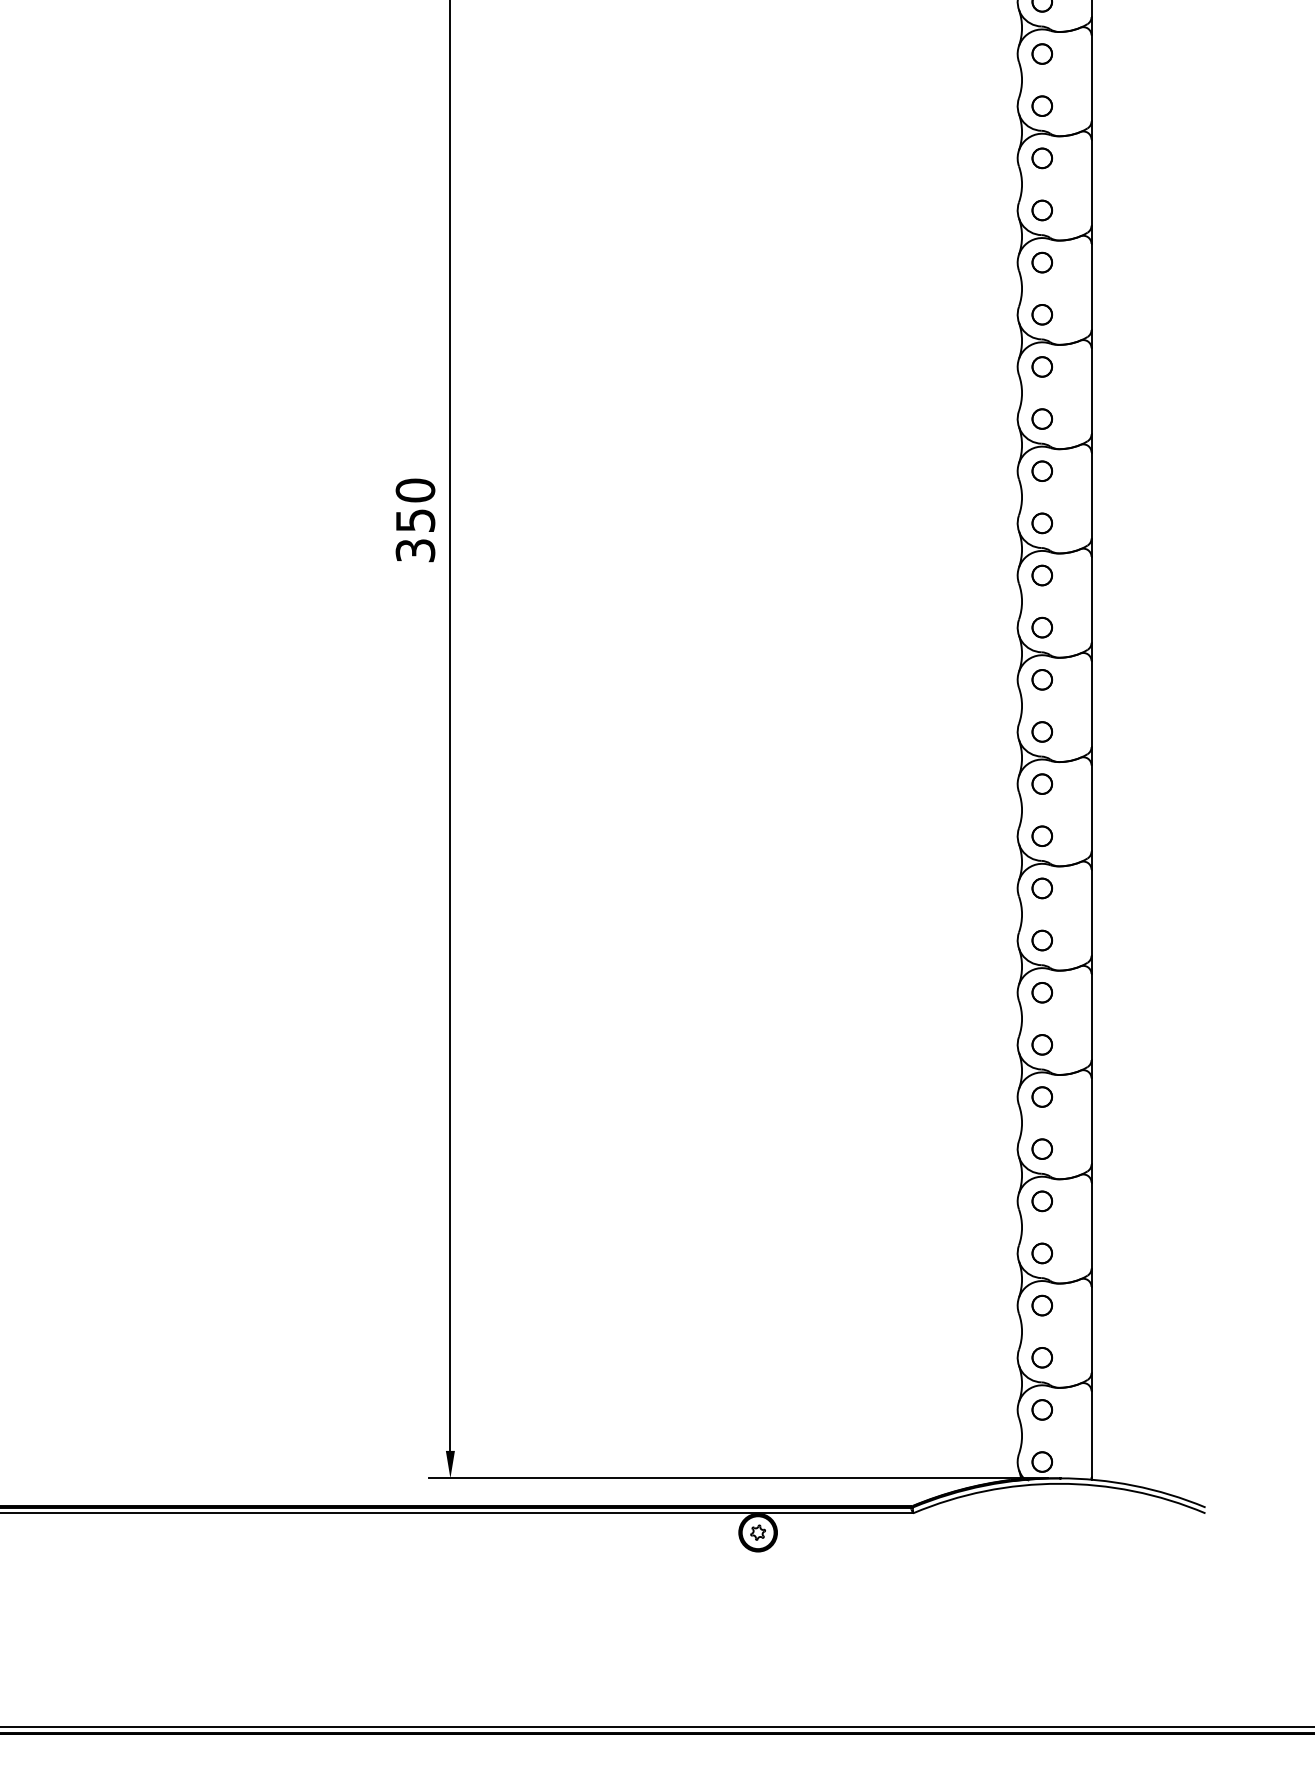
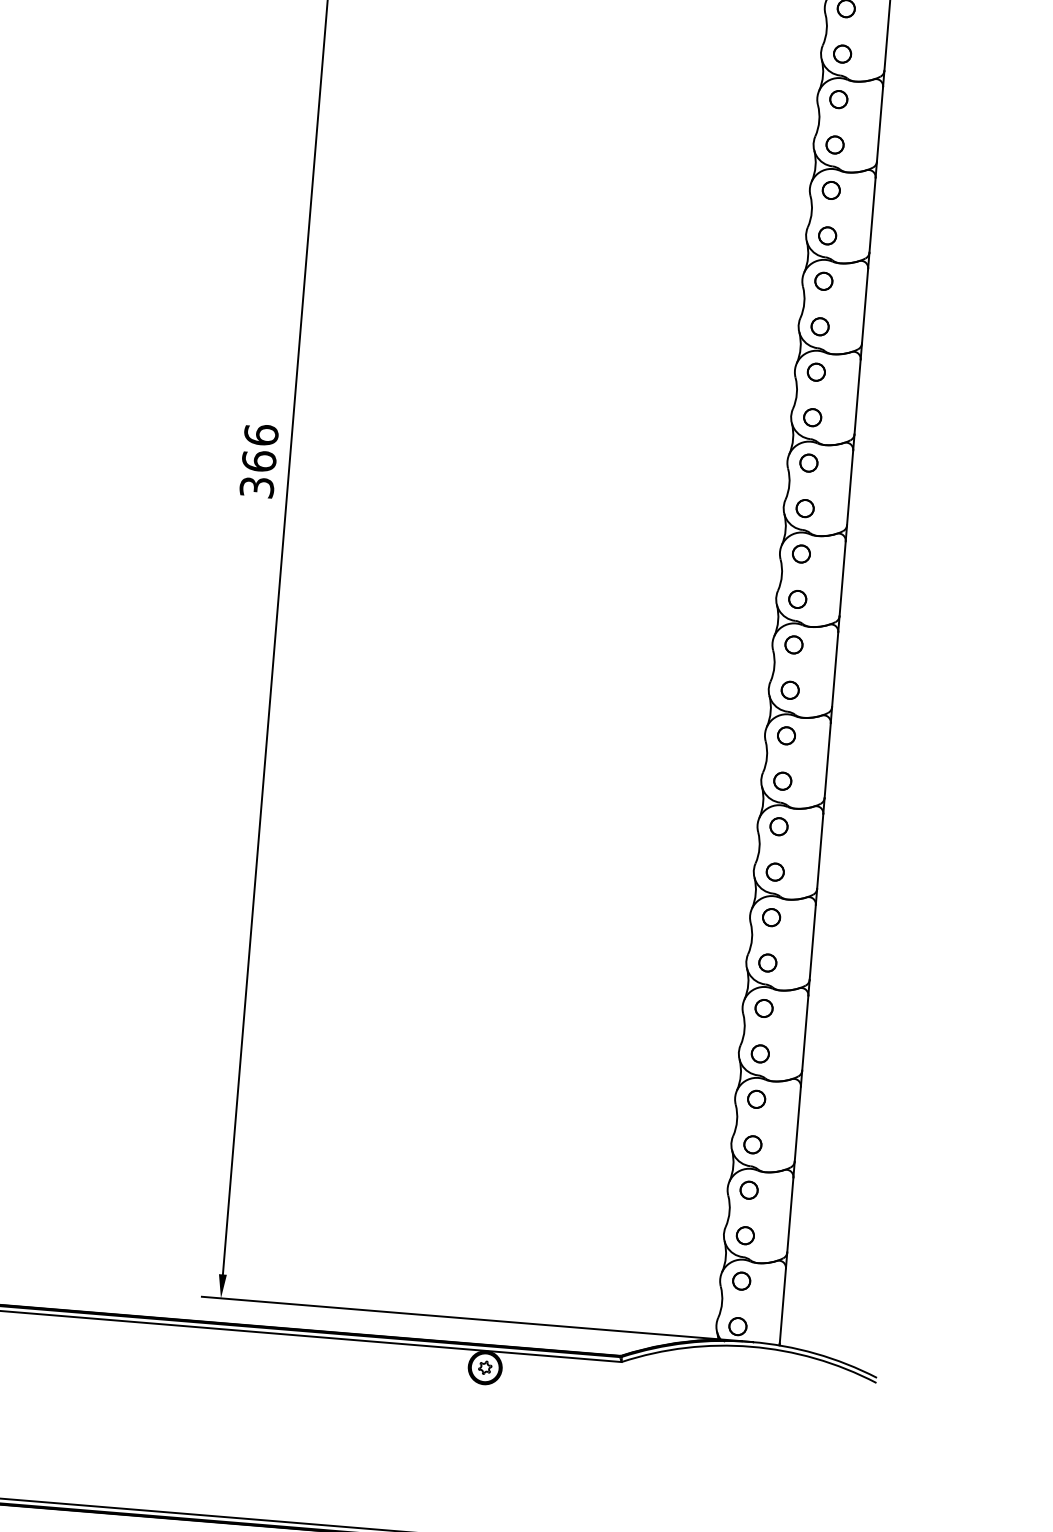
text: (415, 505) -> (260, 448), 350 -> 366

